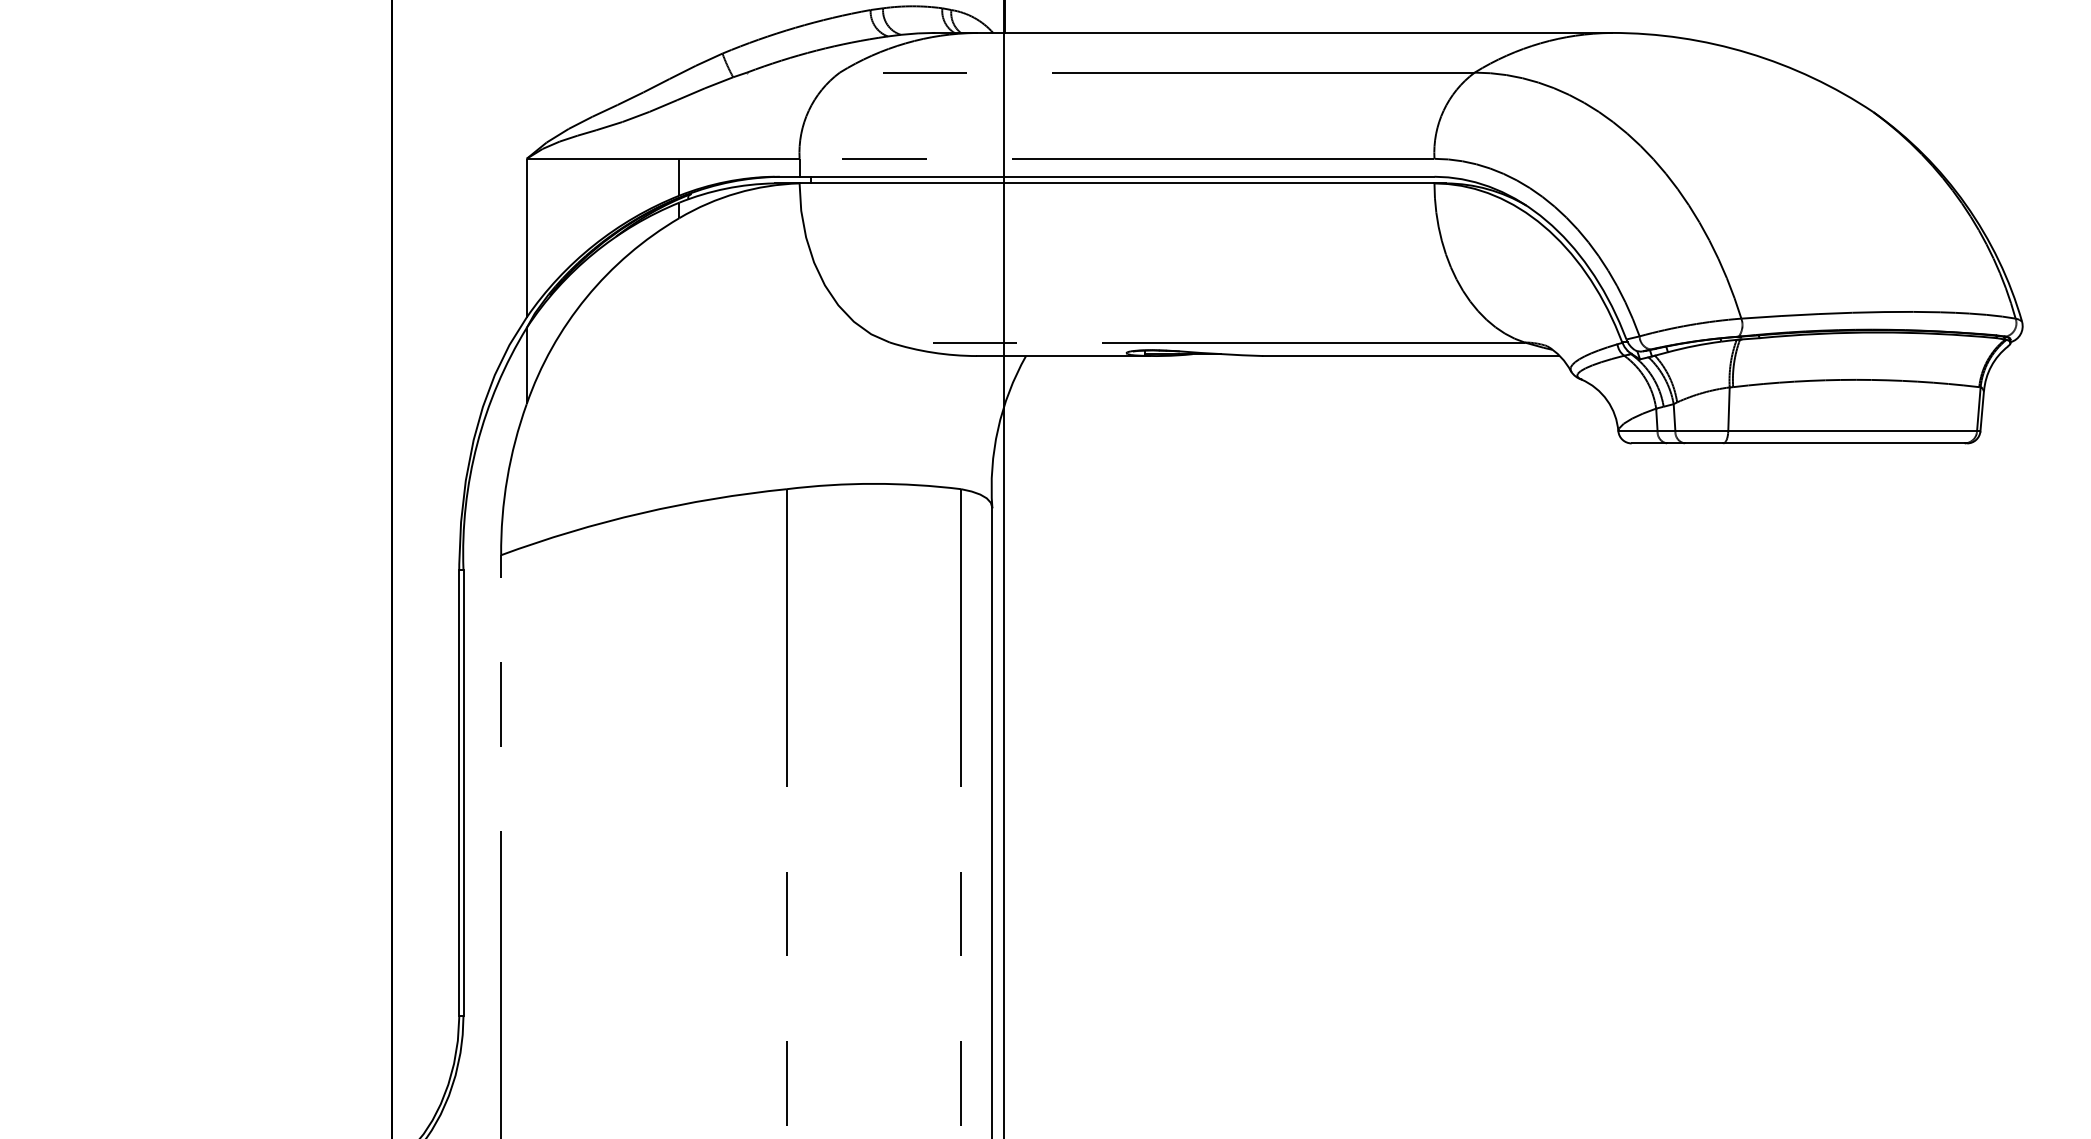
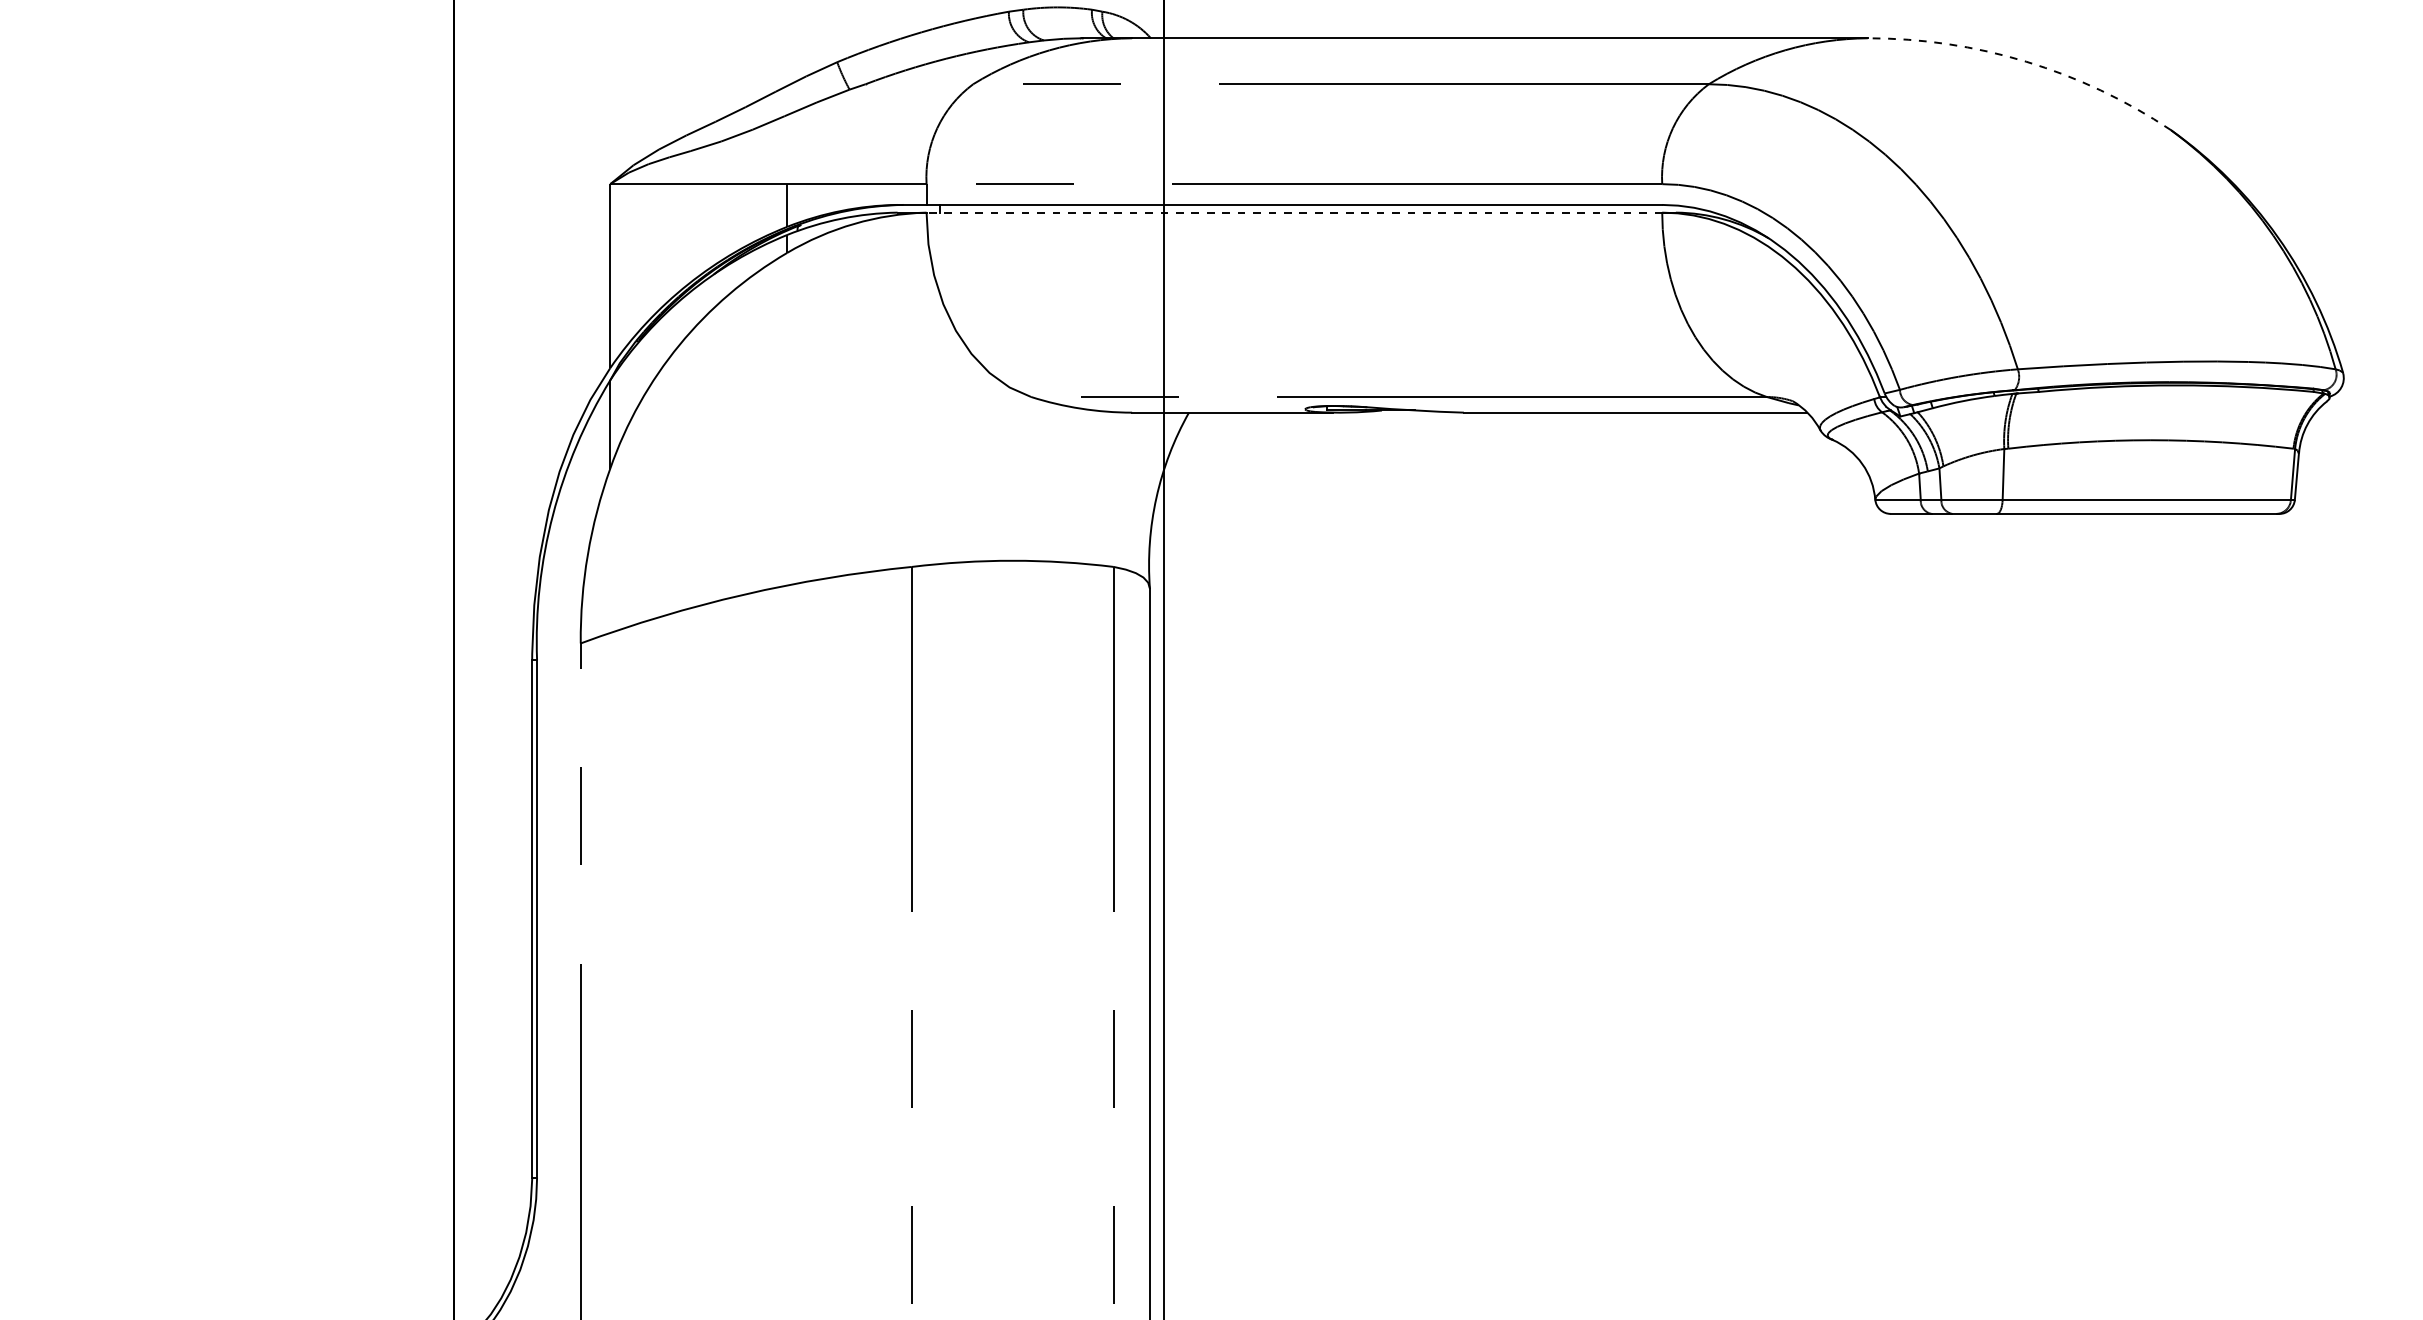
arc: (1748, 52) -> (2026, 61), solid -> dashed
line: (1117, 183) -> (1294, 212), solid -> dashed

